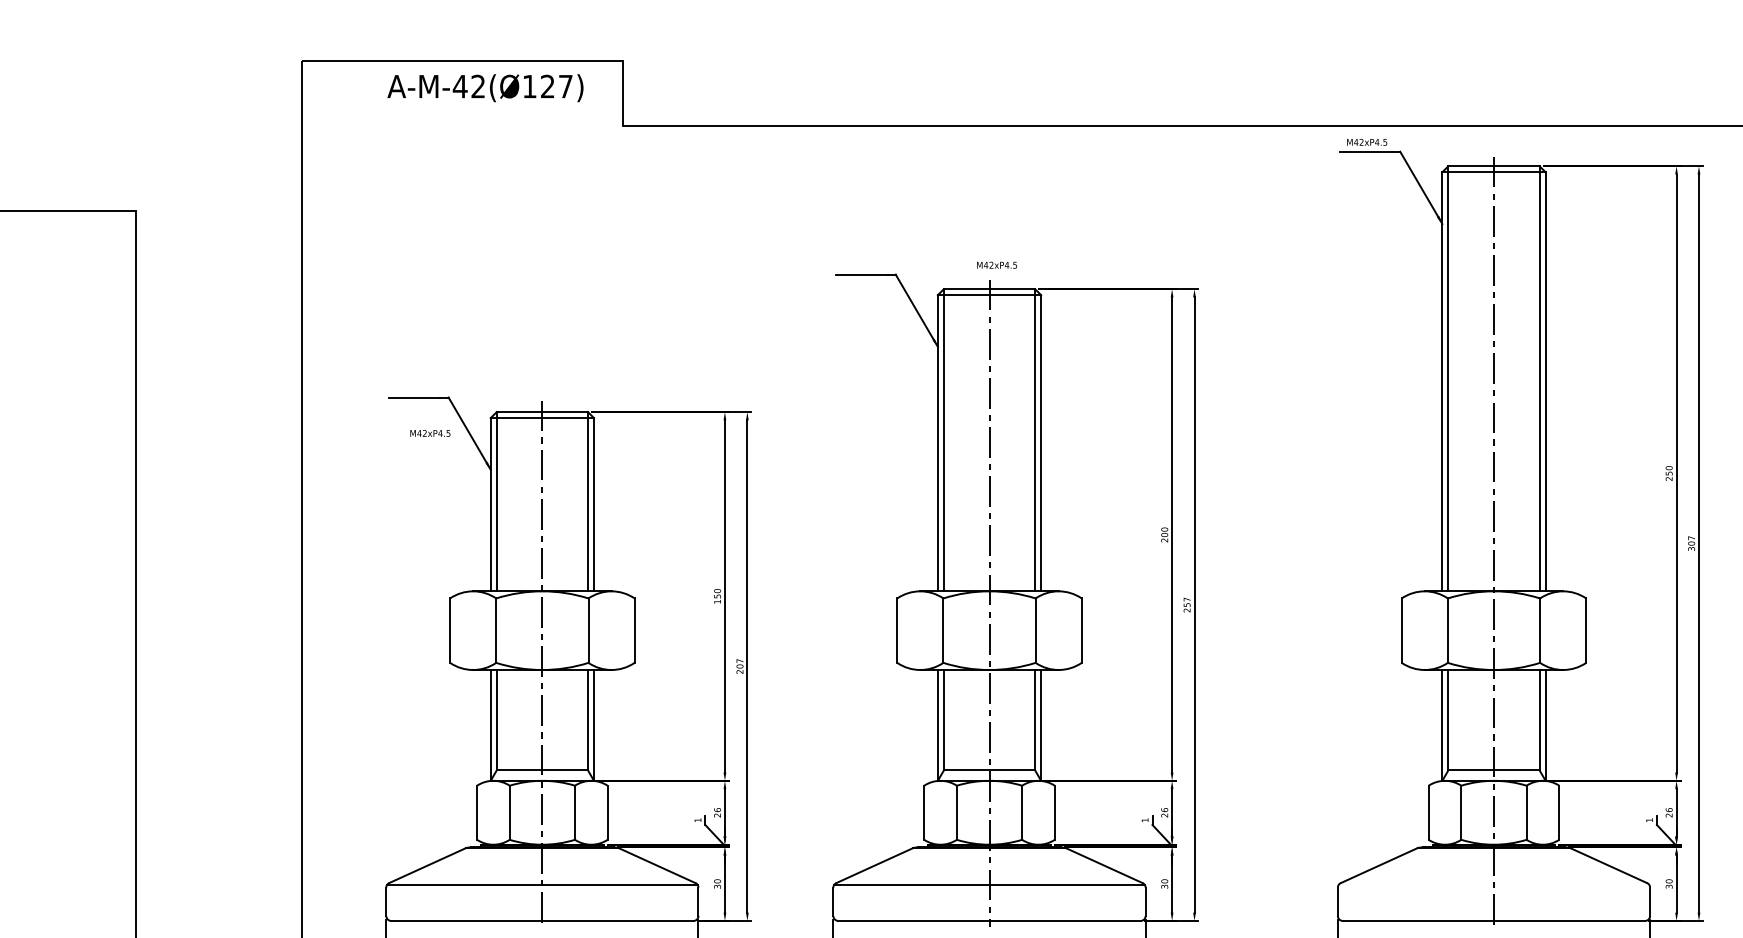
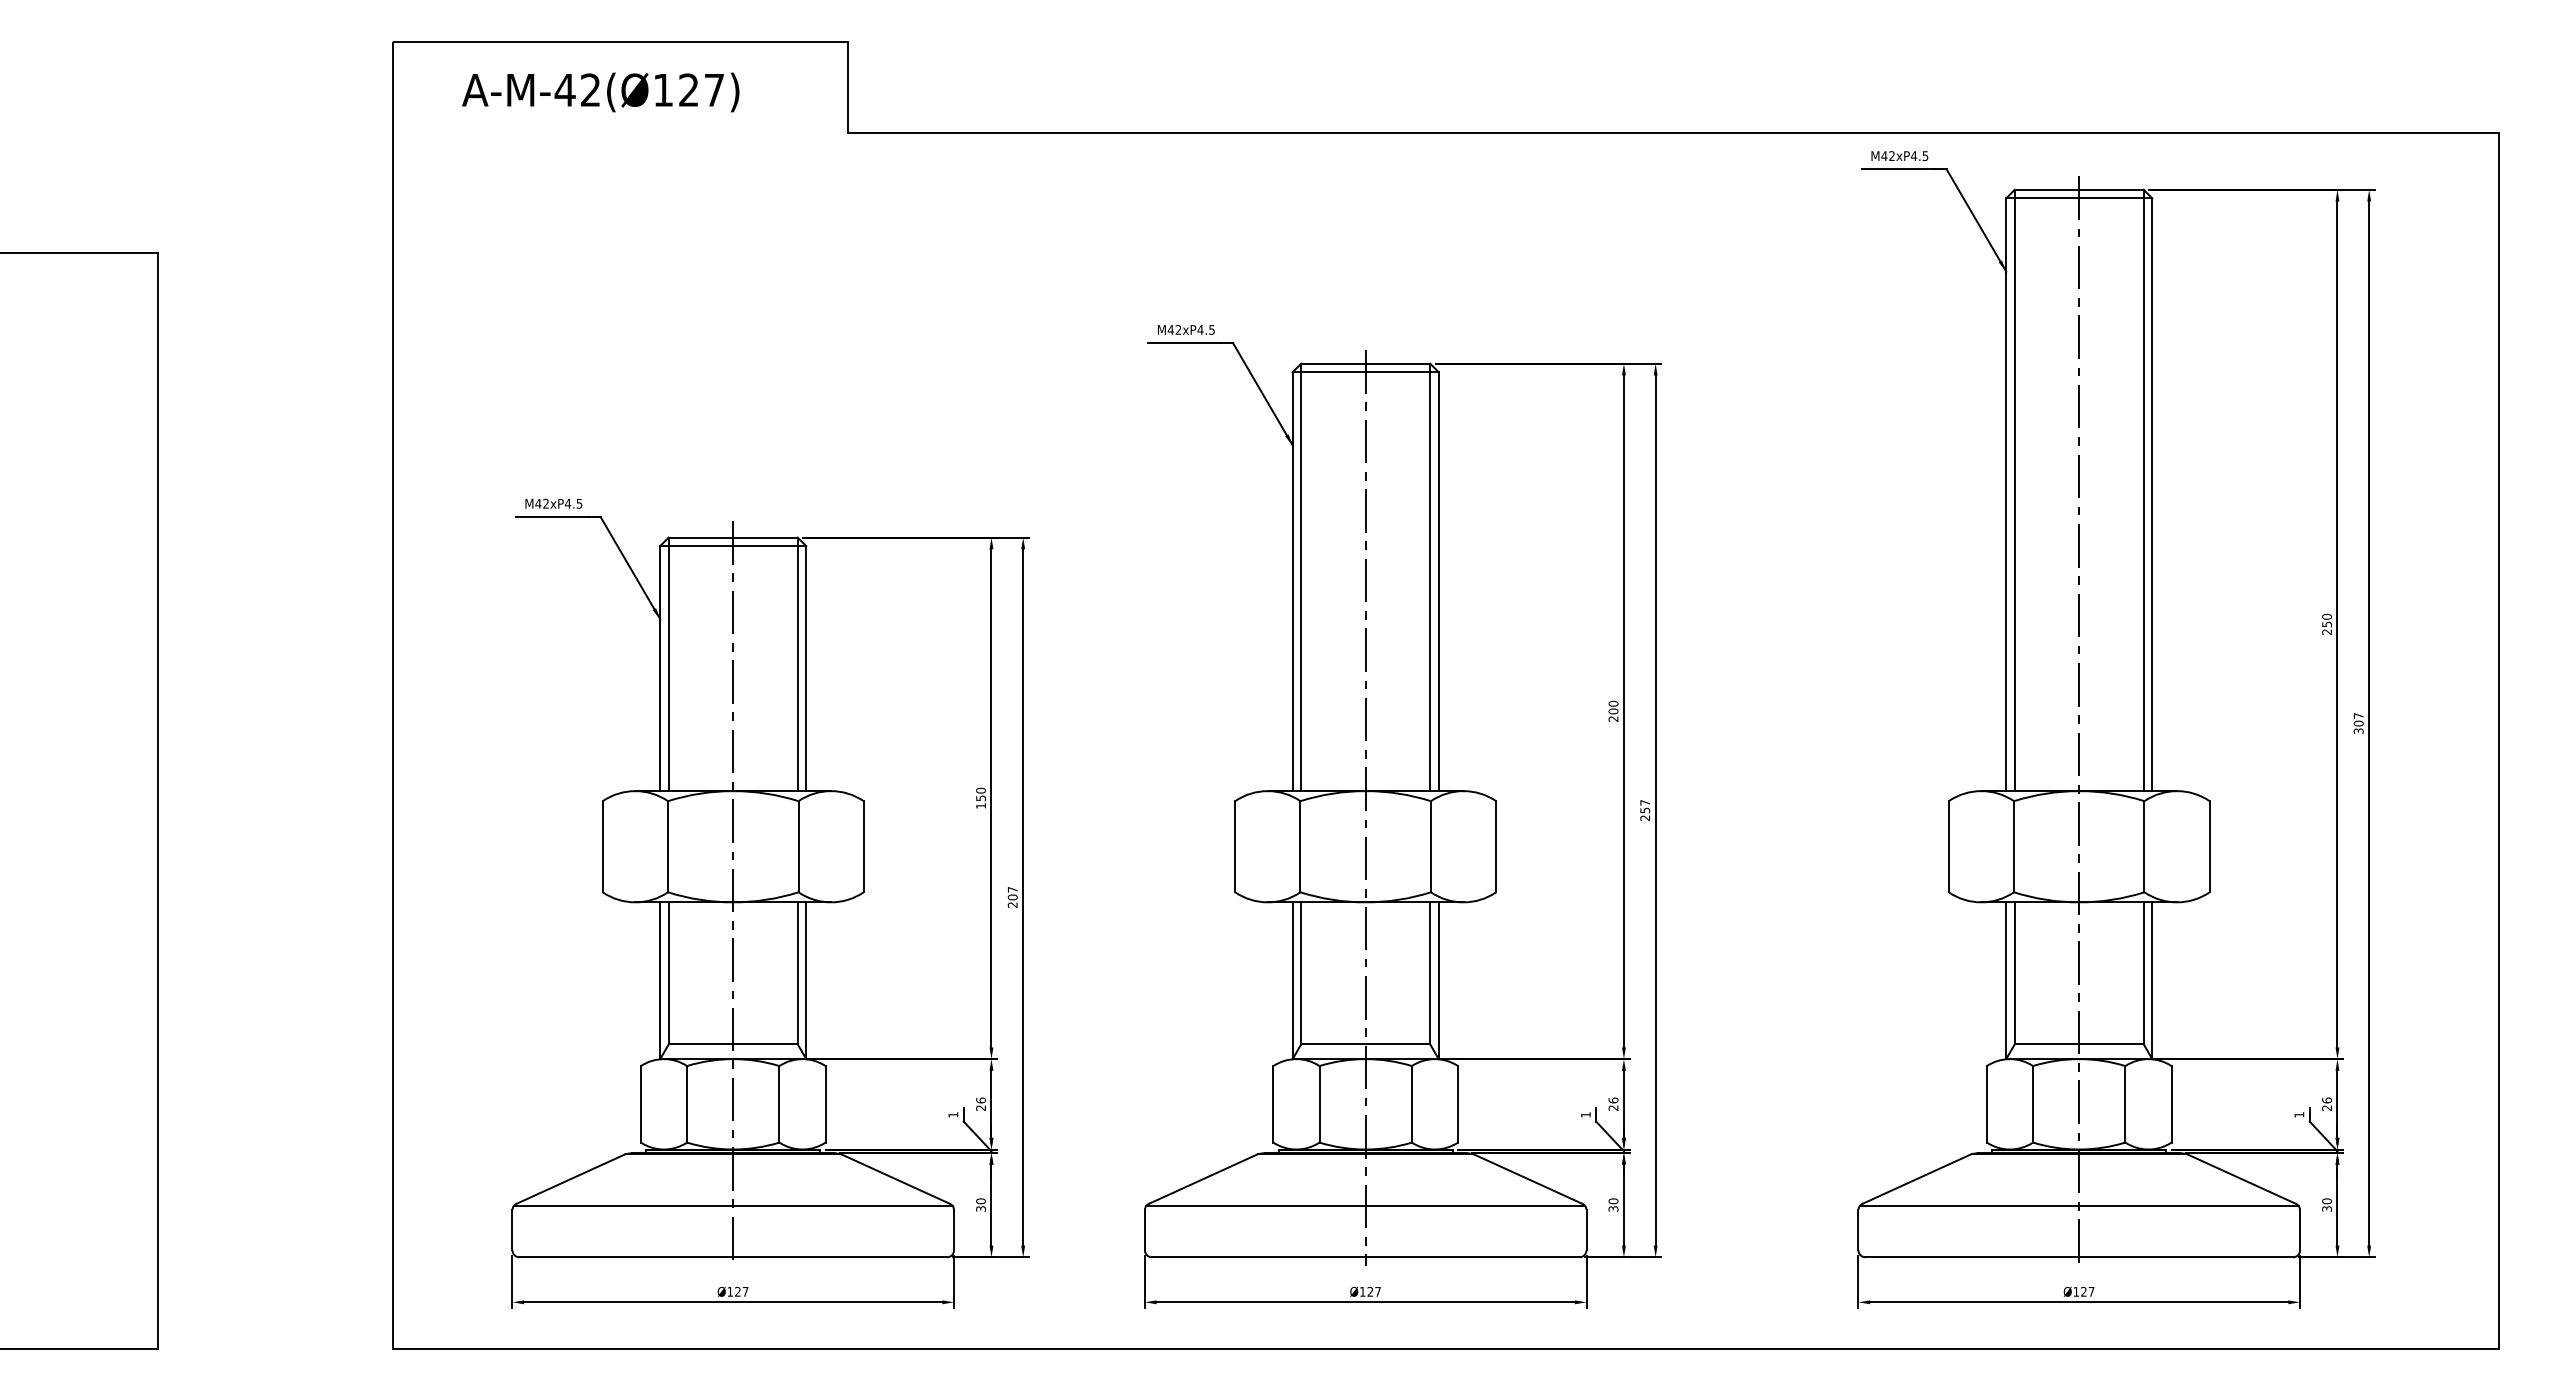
text: (485, 88) -> (600, 92), moved
text: (997, 264) -> (1186, 329), moved
text: (430, 433) -> (553, 503), moved
line: (1493, 885) -> (2078, 1206), added

